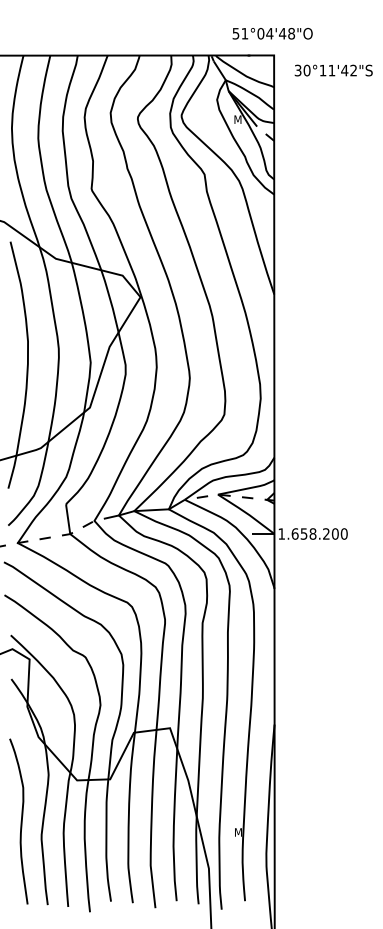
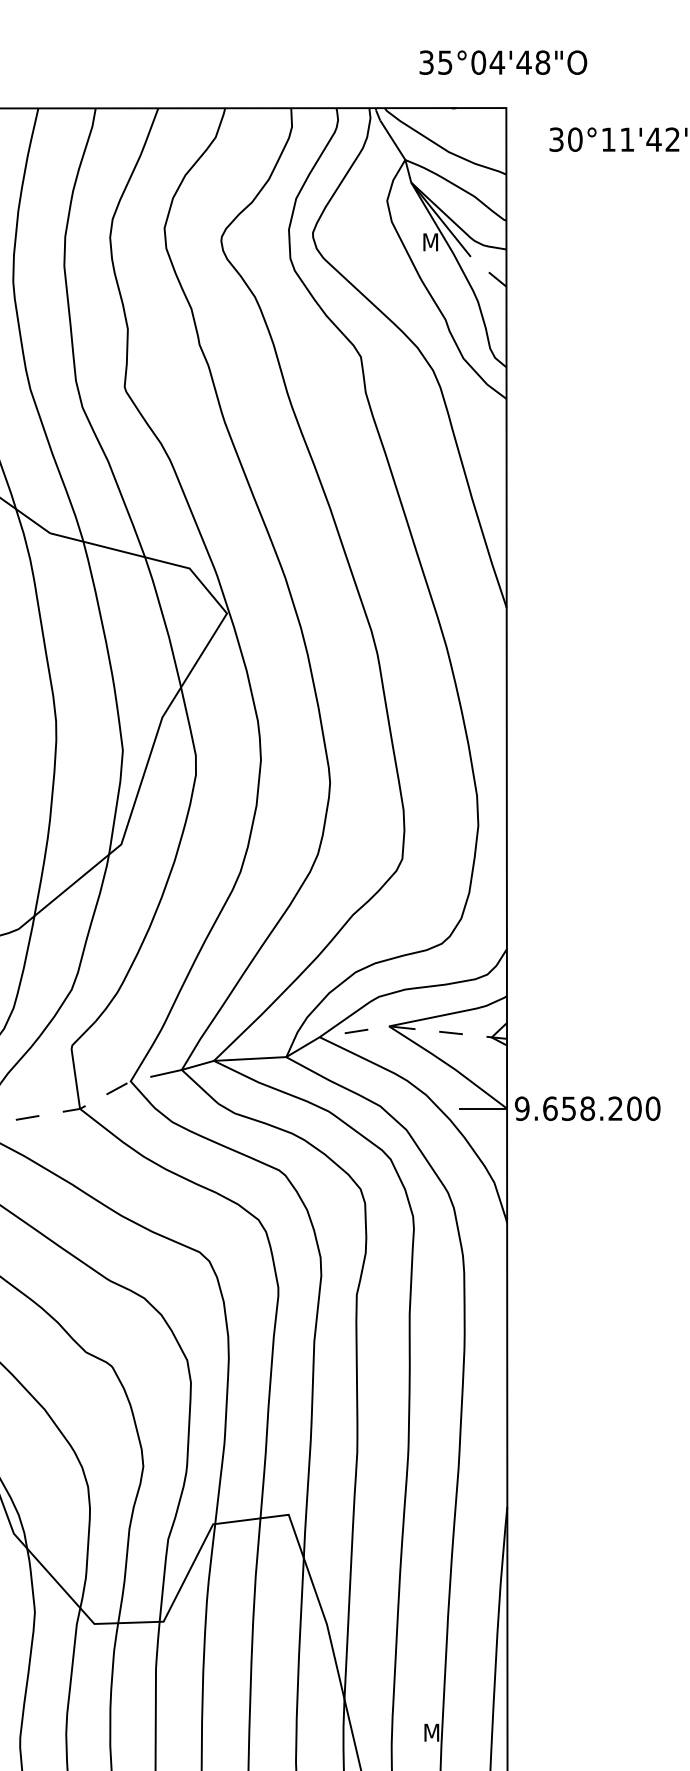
text: (240, 33) -> (436, 62), 51°04'48"O -> 35°04'48"O
text: (281, 533) -> (521, 1107), 1.658.200 -> 9.658.200

